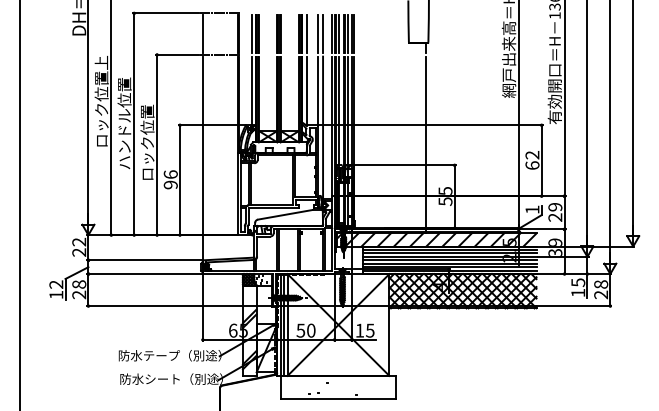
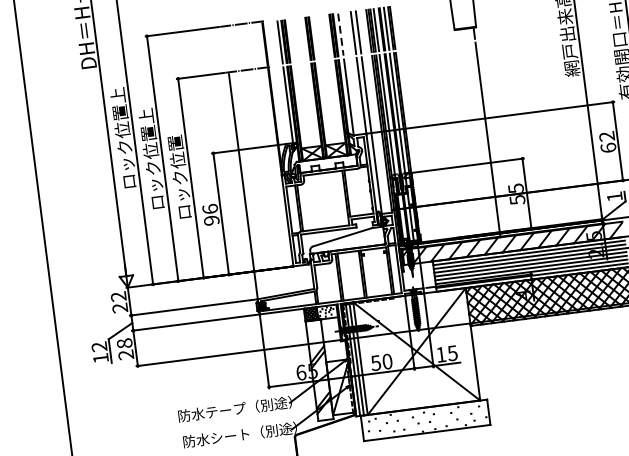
line: (202, 34) -> (225, 49), removed
line: (307, 34) -> (341, 35), solid -> dashed
text: (124, 123) -> (151, 159), ハンドル位置 -> ロック位置上

